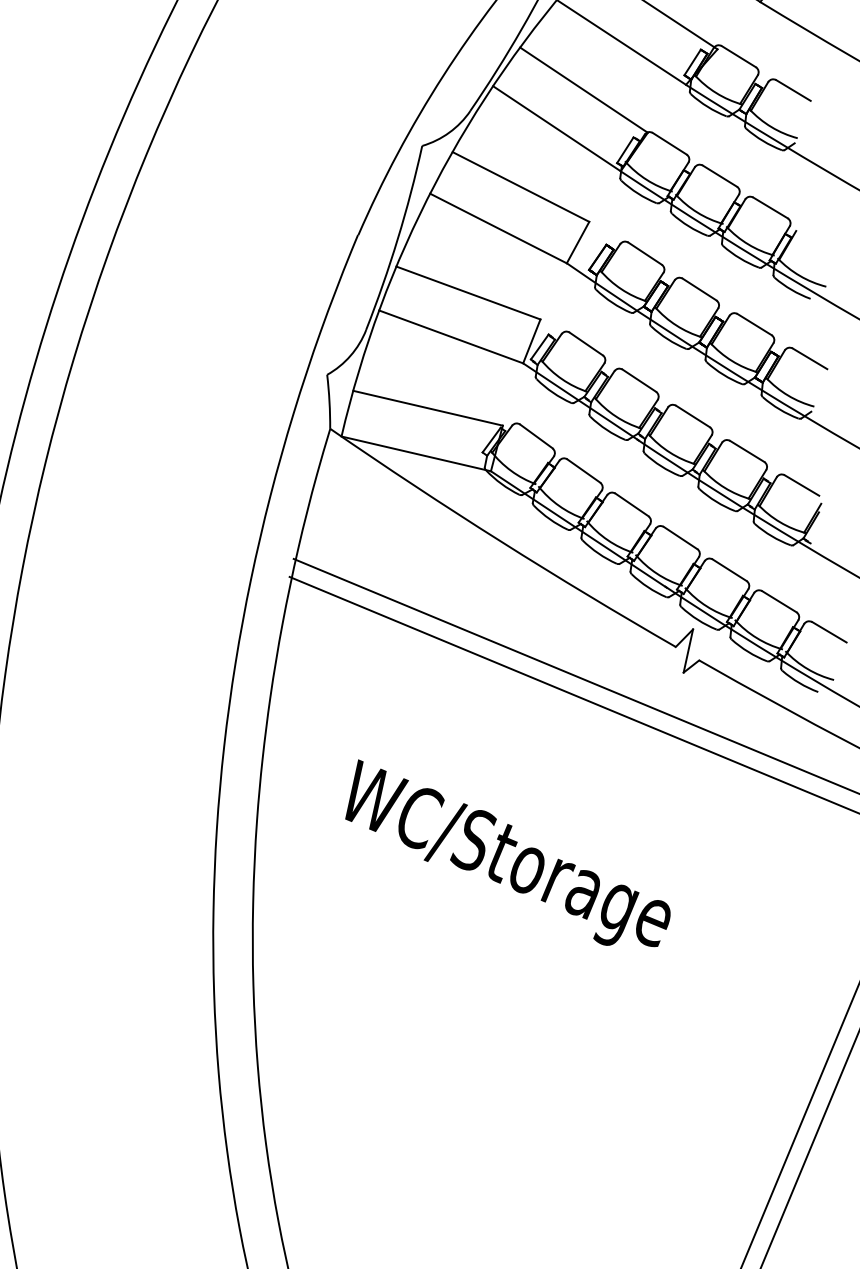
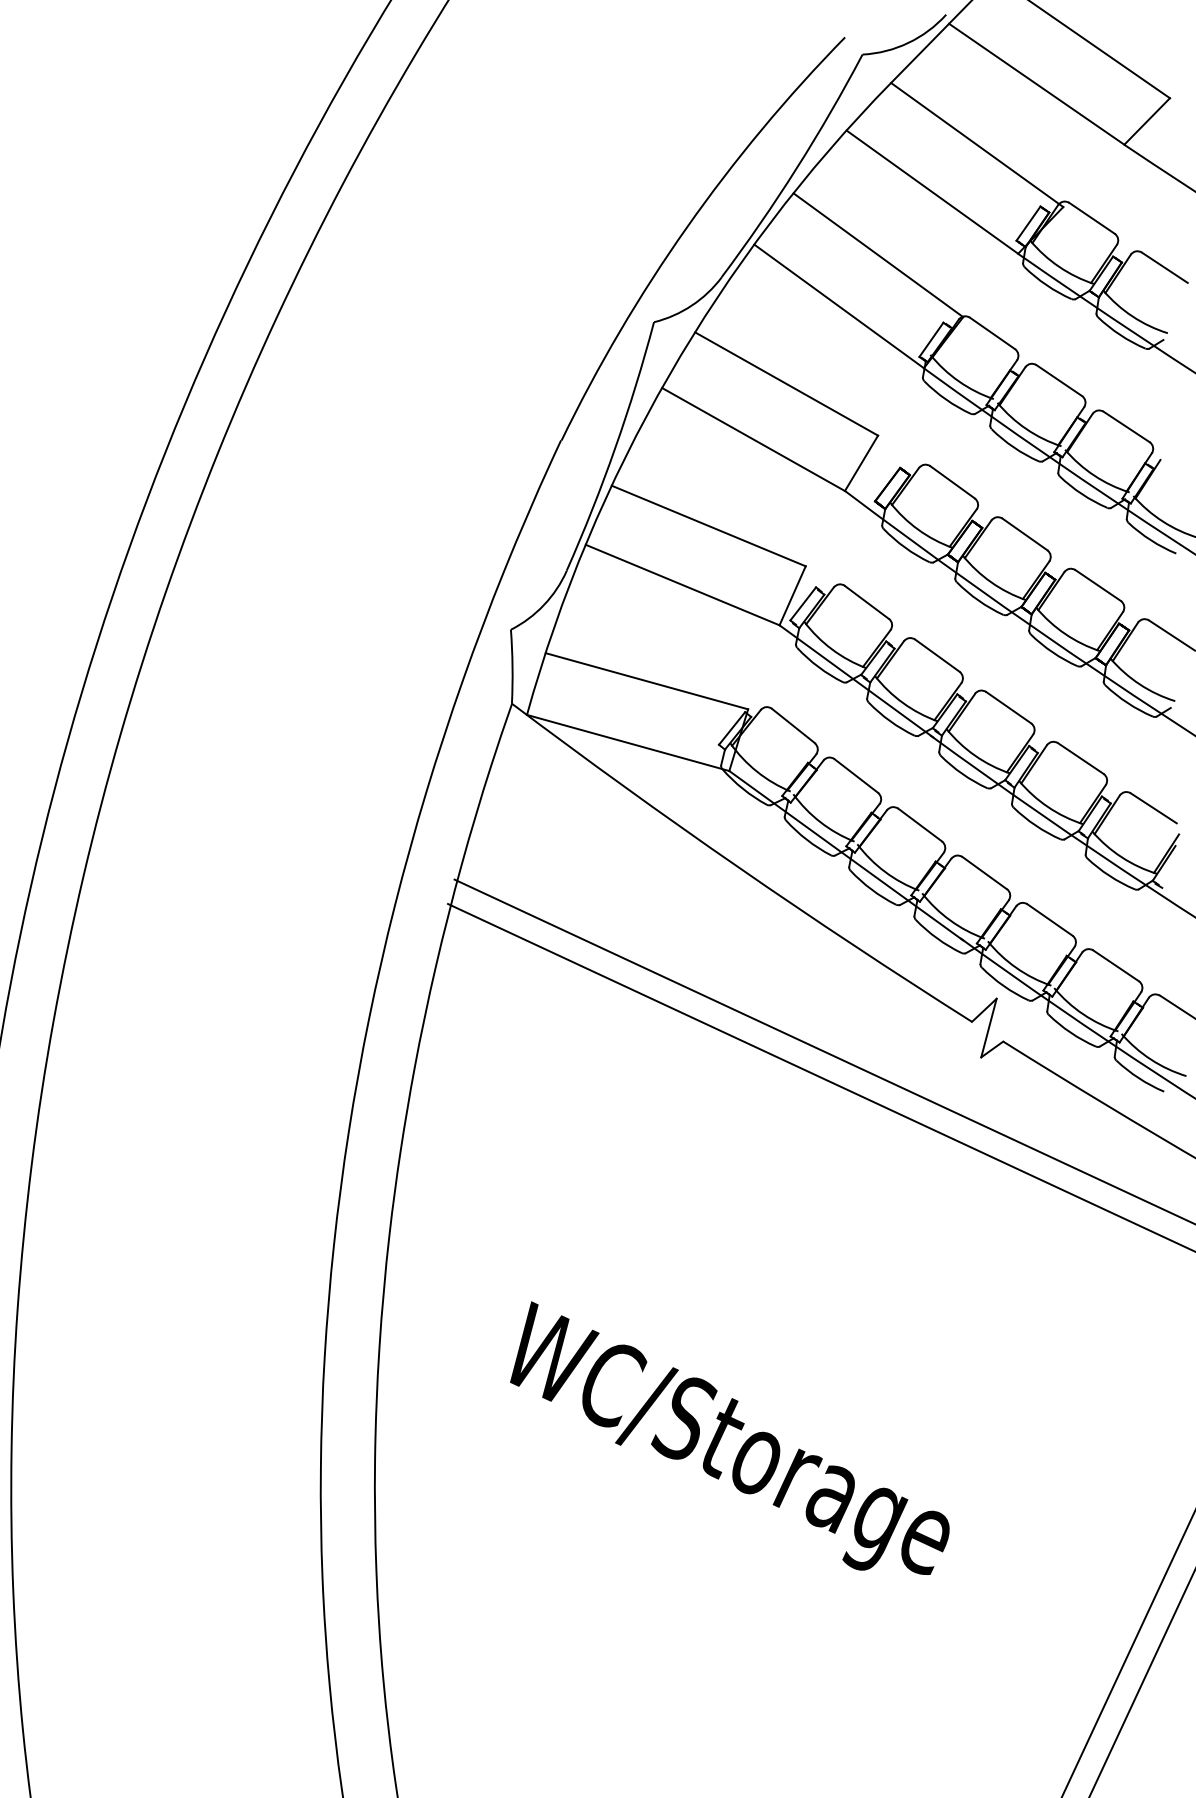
text: (507, 852) -> (729, 1437), moved

